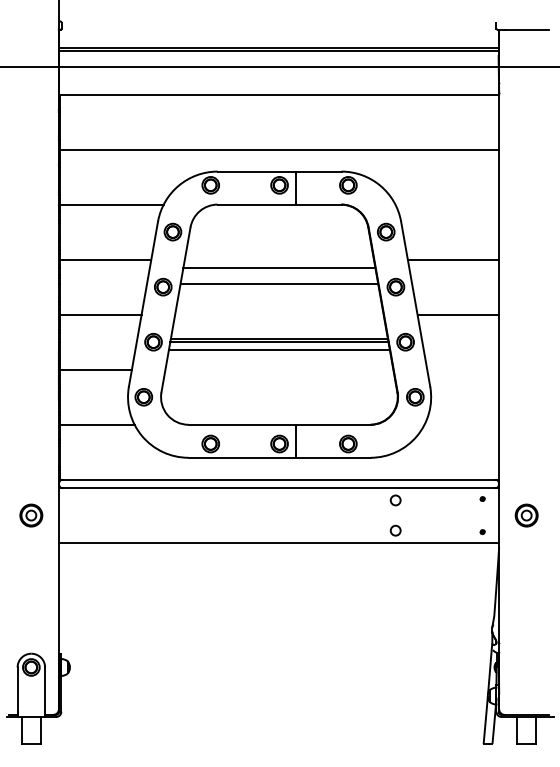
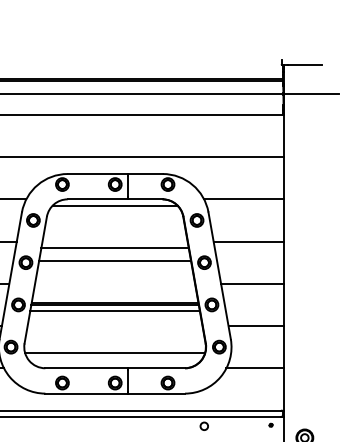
line: (447, 204) -> (244, 199), added
line: (279, 212) -> (115, 205), added
line: (463, 369) -> (256, 325), added
line: (279, 405) -> (115, 353), added
line: (461, 424) -> (254, 368), added

